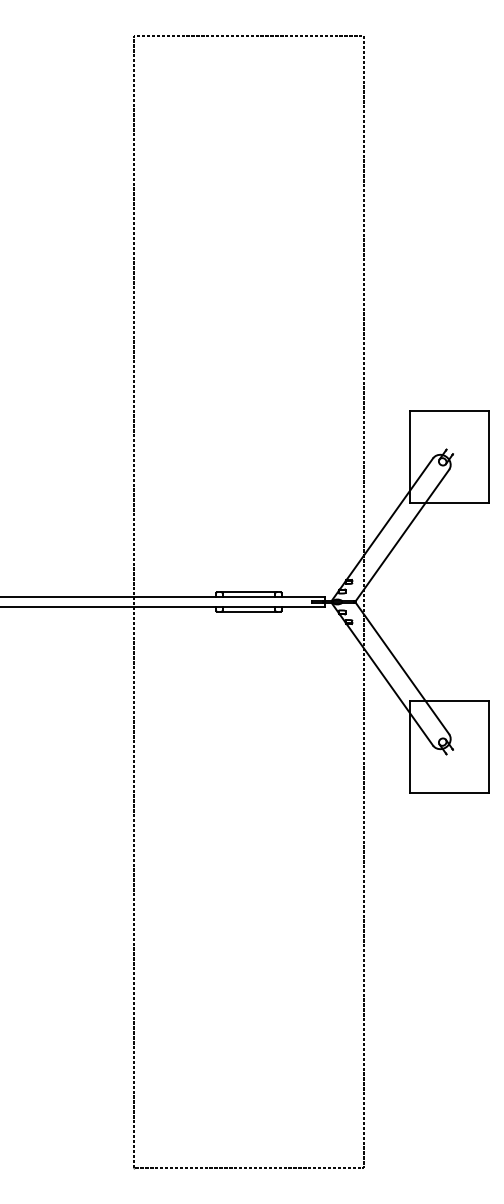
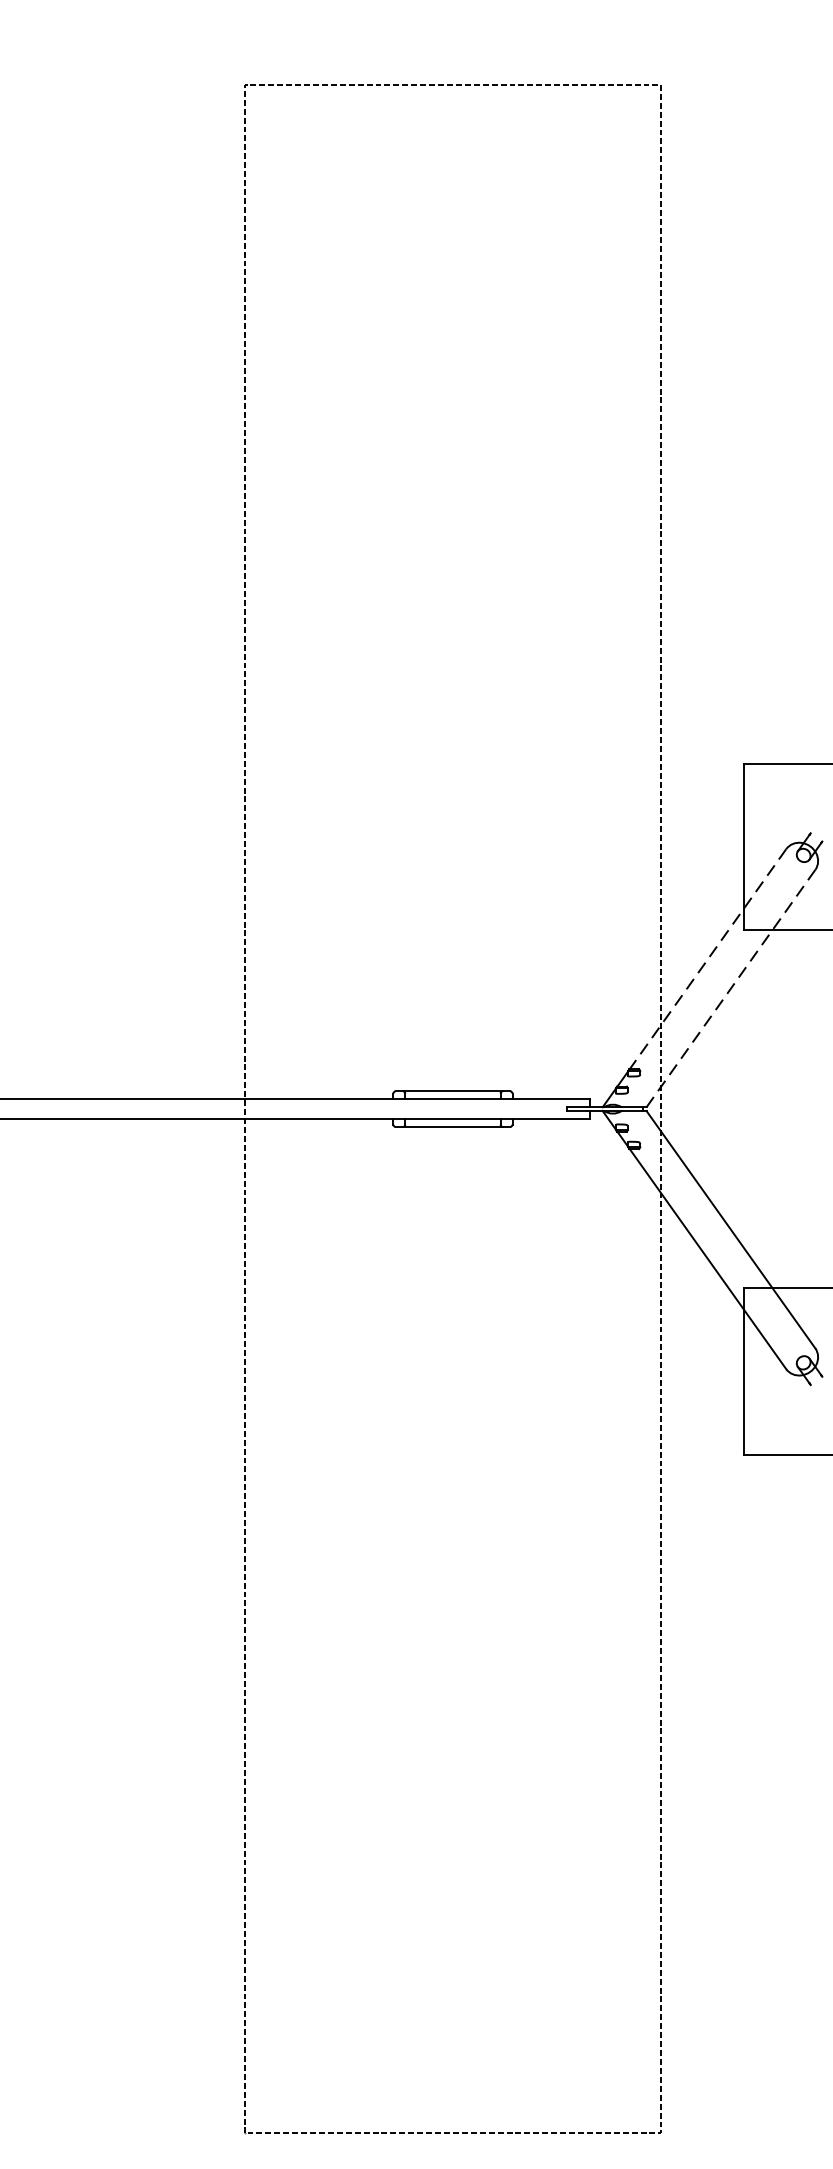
line: (389, 519) -> (707, 959), solid -> dashed
line: (402, 535) -> (730, 988), solid -> dashed

